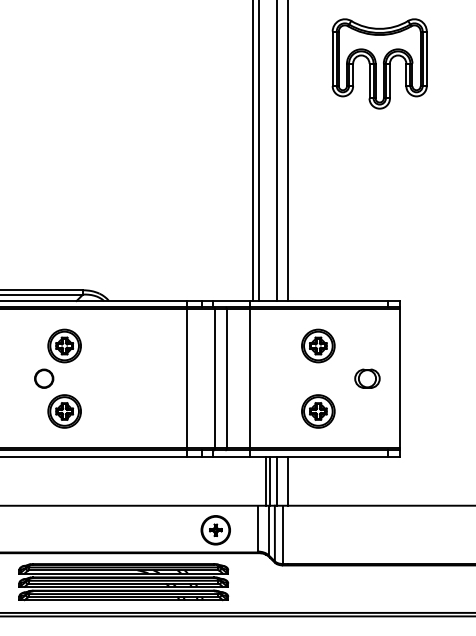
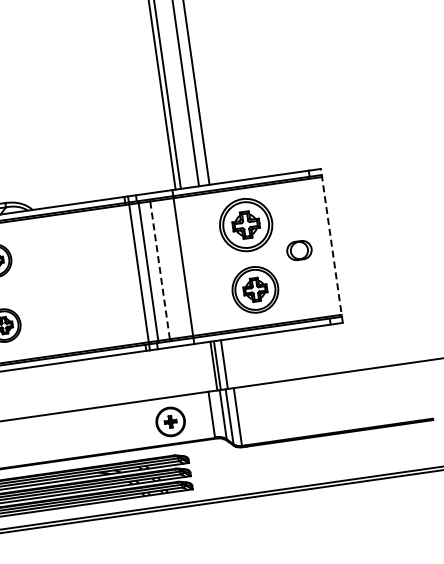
part: (318, 345) -> (246, 224), size x1.6
line: (187, 378) -> (139, 273), moved
line: (226, 378) -> (159, 270), solid -> dashed
line: (400, 378) -> (332, 245), solid -> dashed
part: (318, 411) -> (255, 289), size x1.4
line: (287, 480) -> (234, 362), removed

